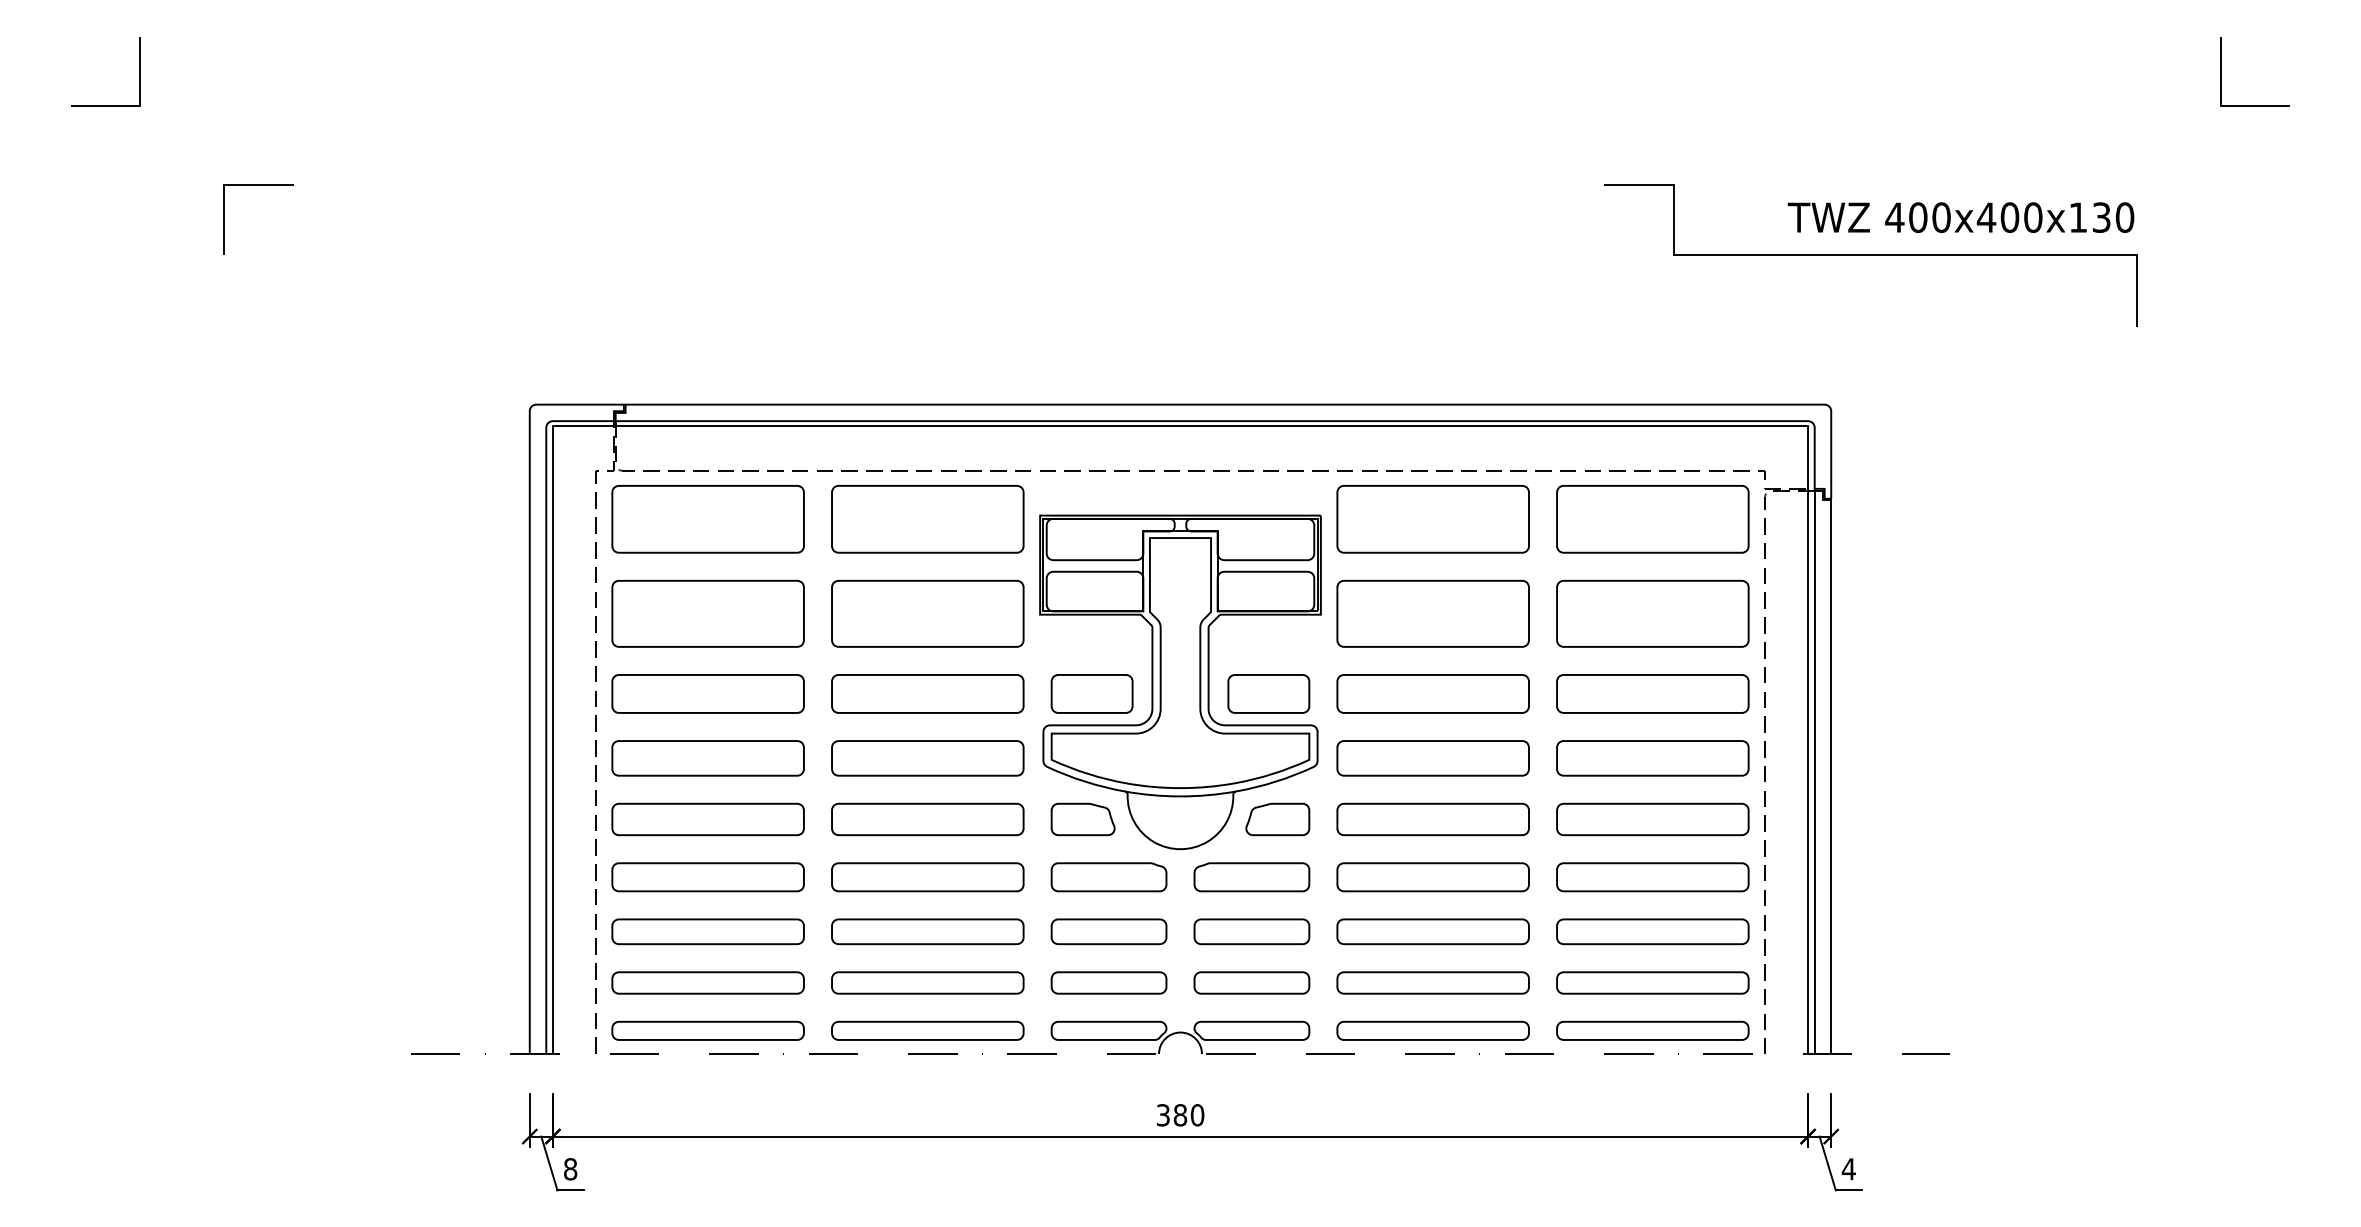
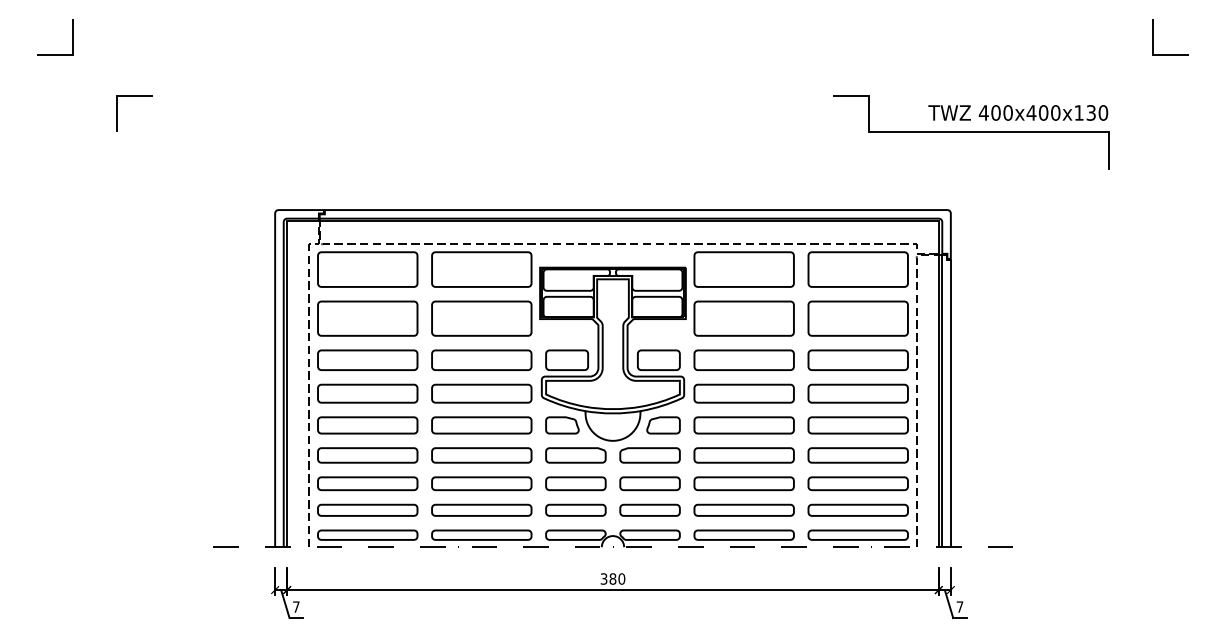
text: (570, 1168) -> (296, 606), 8 -> 7
text: (1847, 1168) -> (959, 606), 4 -> 7

